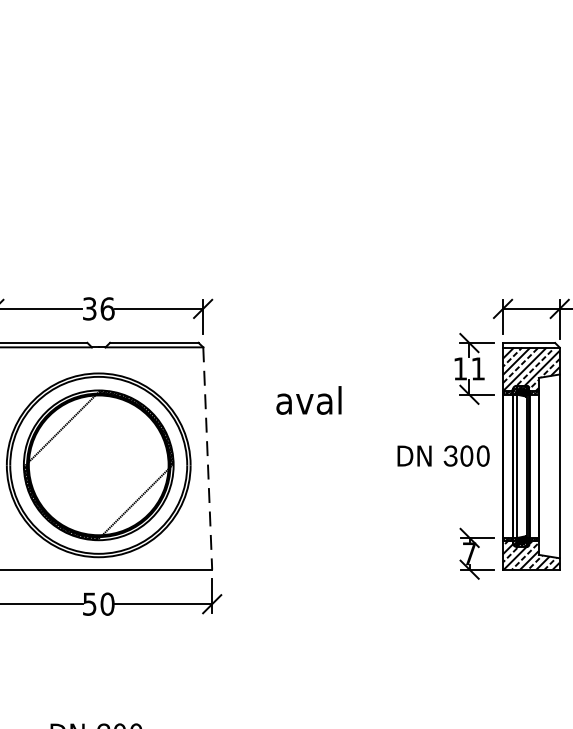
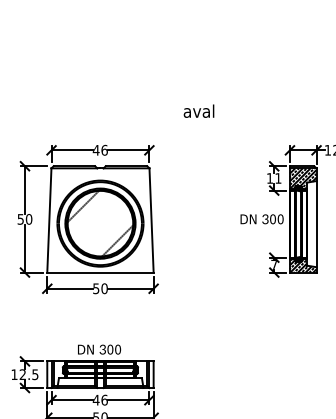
text: (88, 307) -> (95, 149), 36 -> 46
text: (307, 398) -> (198, 110), moved
line: (207, 458) -> (151, 220), dashed -> solid

